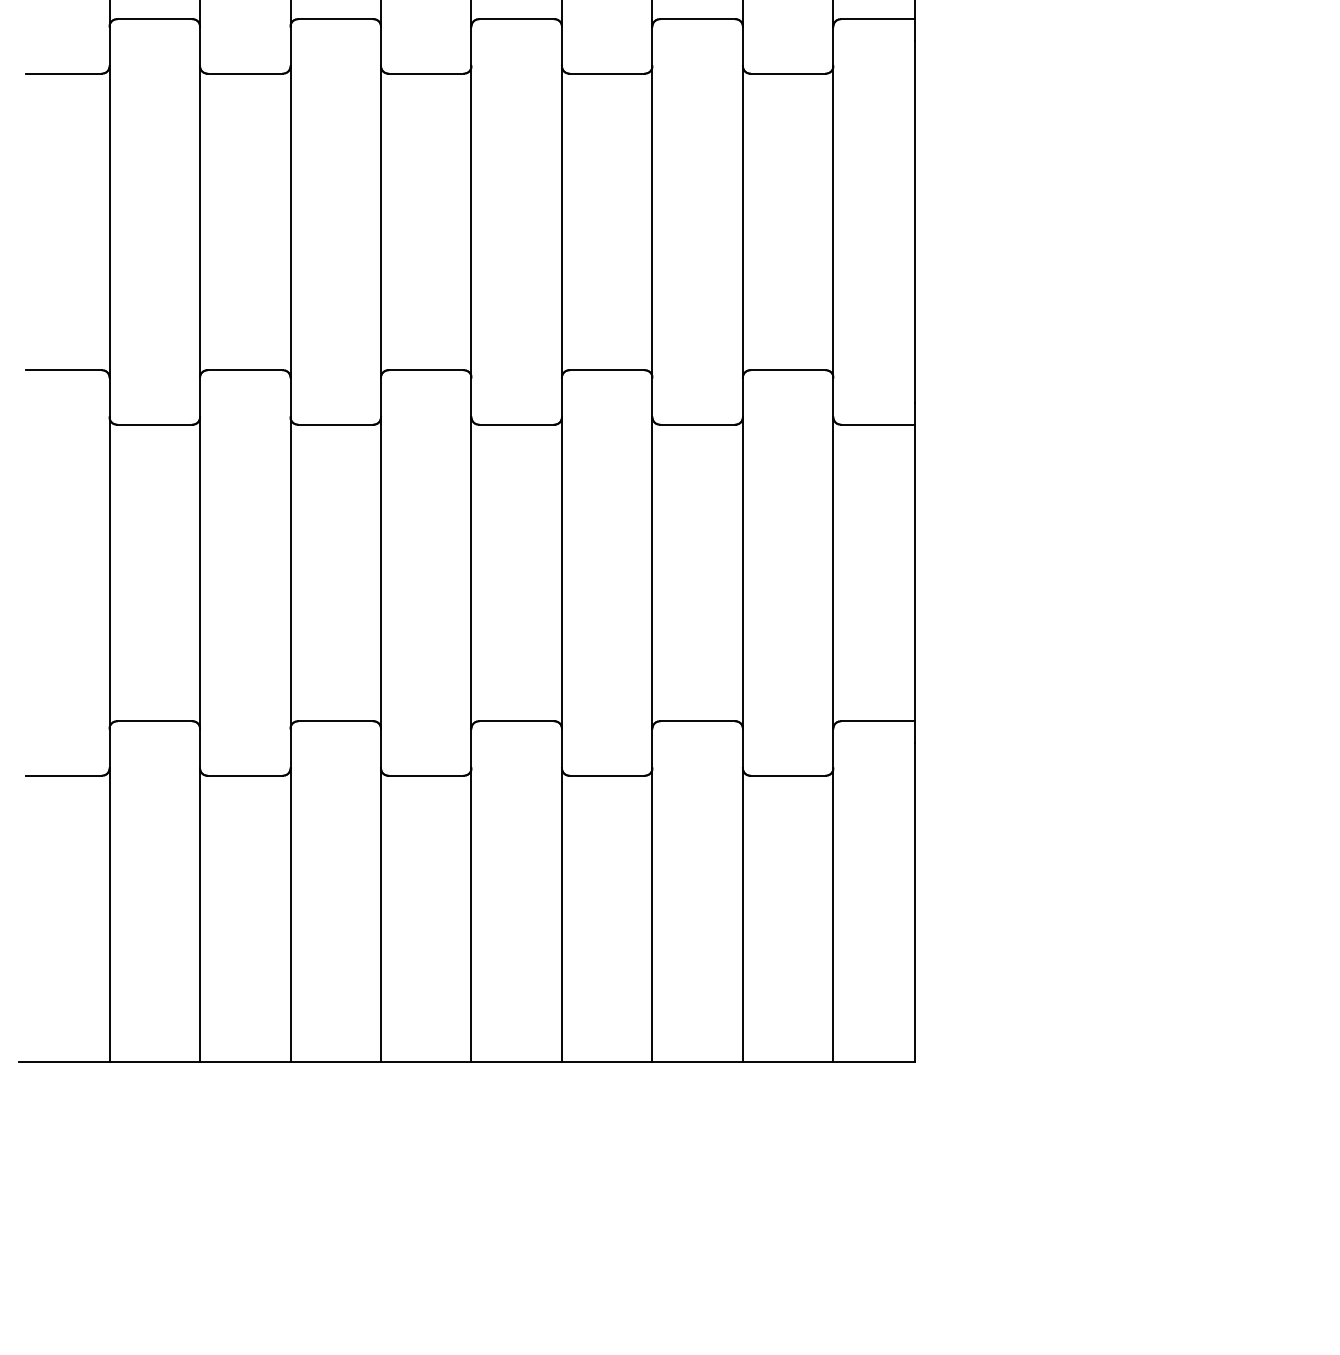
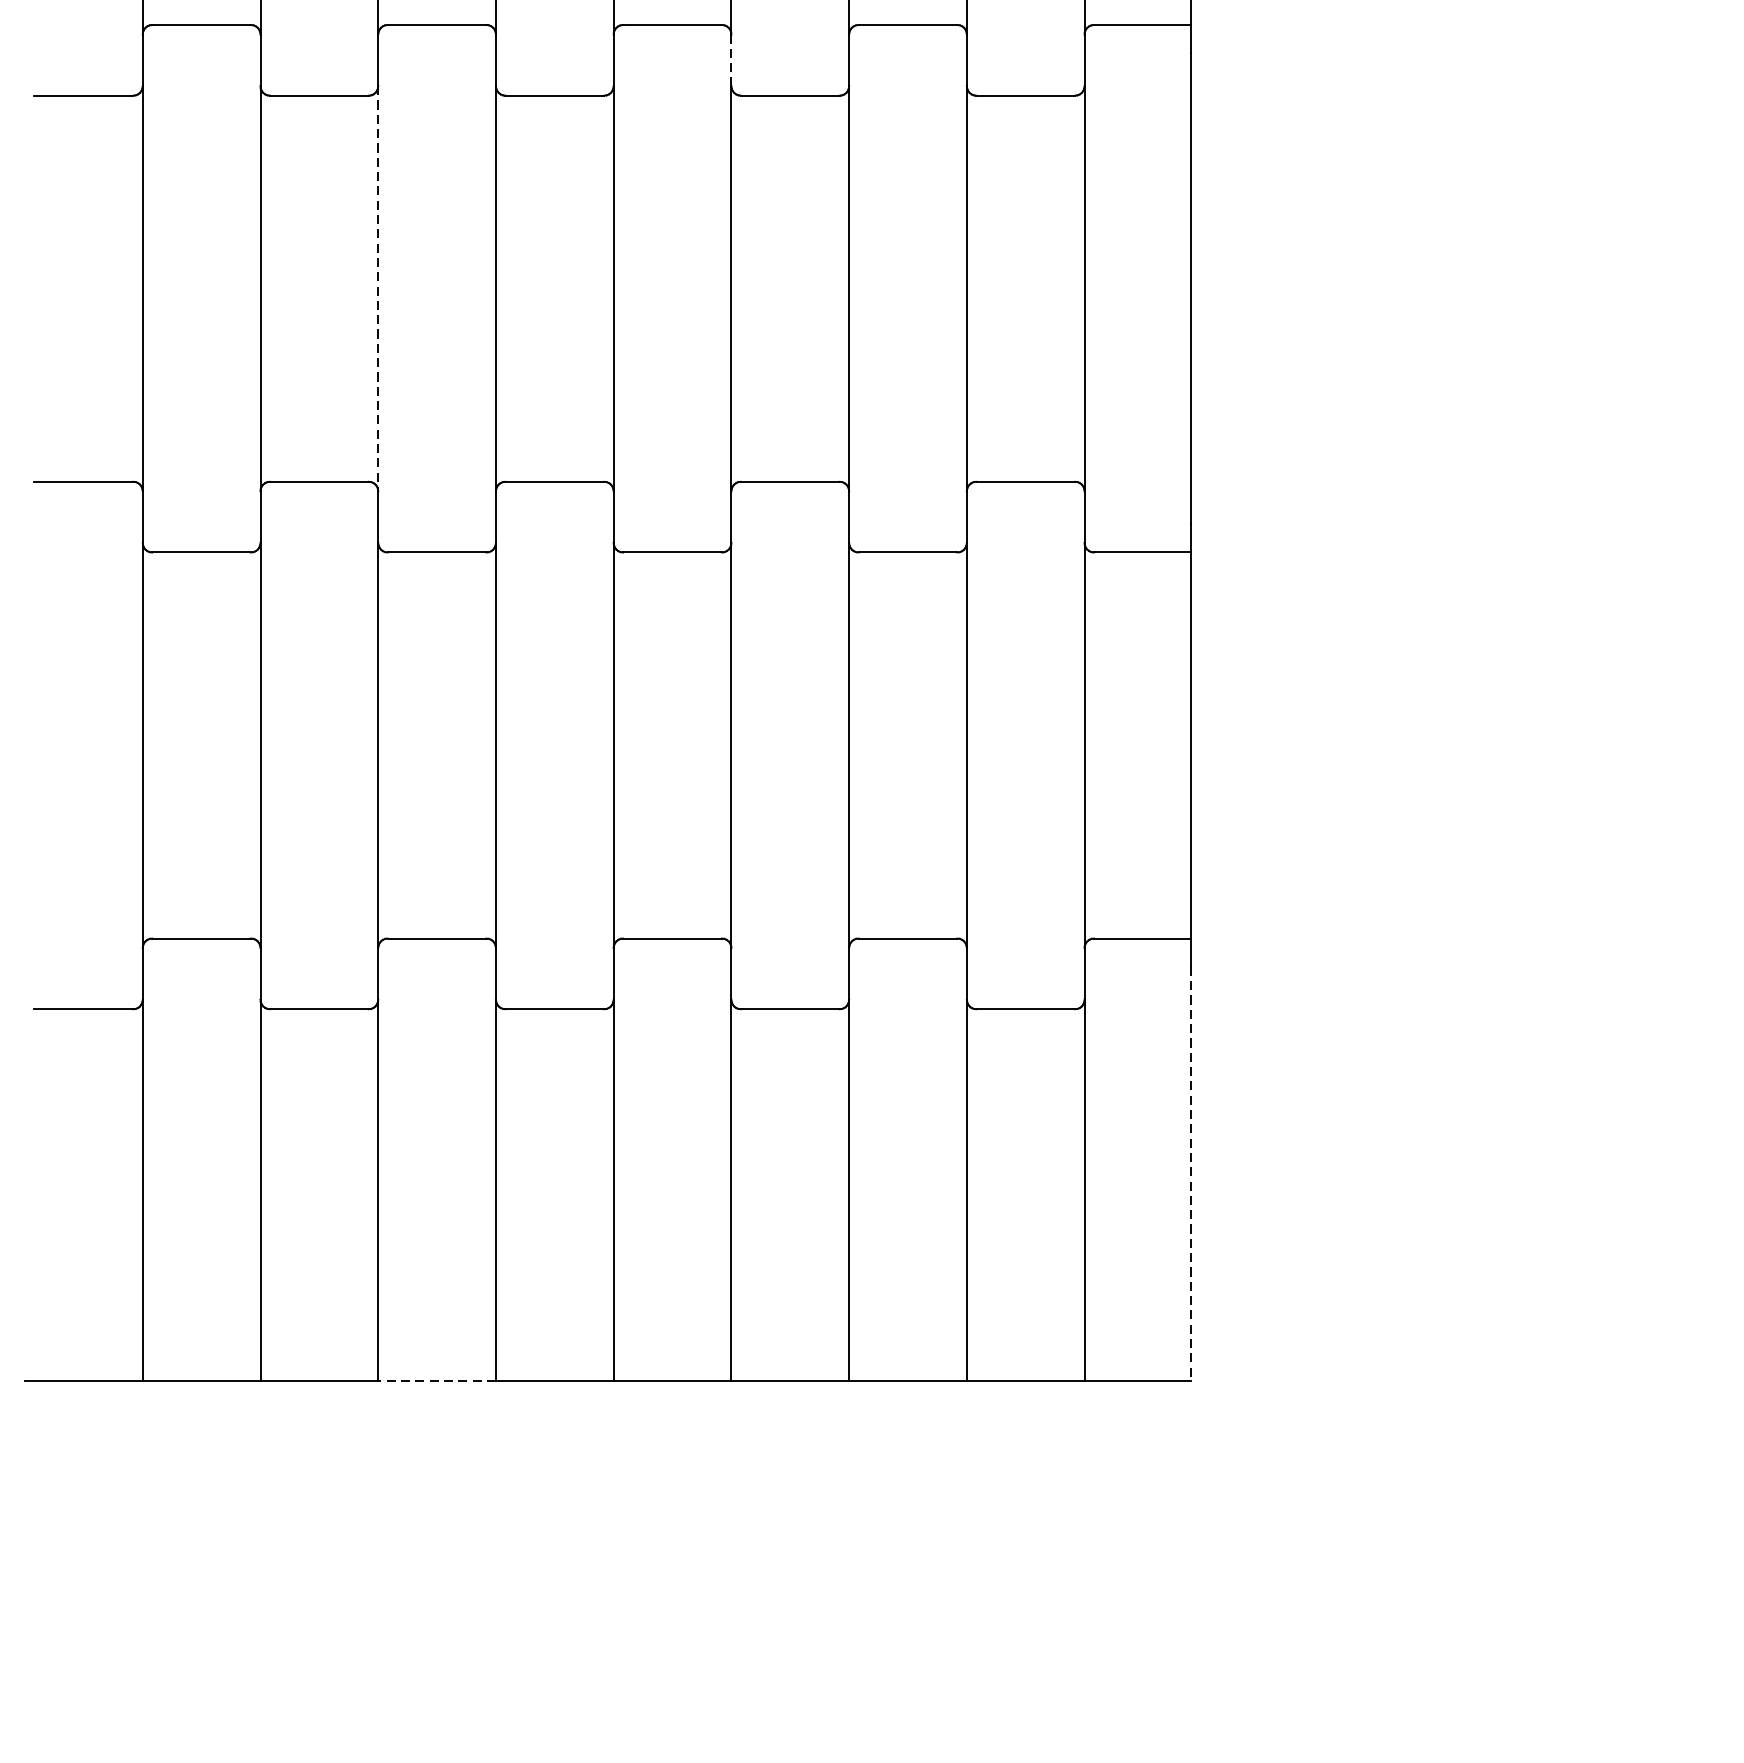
line: (561, 46) -> (730, 60), solid -> dashed
line: (290, 221) -> (378, 288), solid -> dashed
line: (915, 902) -> (1191, 1174), solid -> dashed
line: (335, 1061) -> (436, 1381), solid -> dashed

